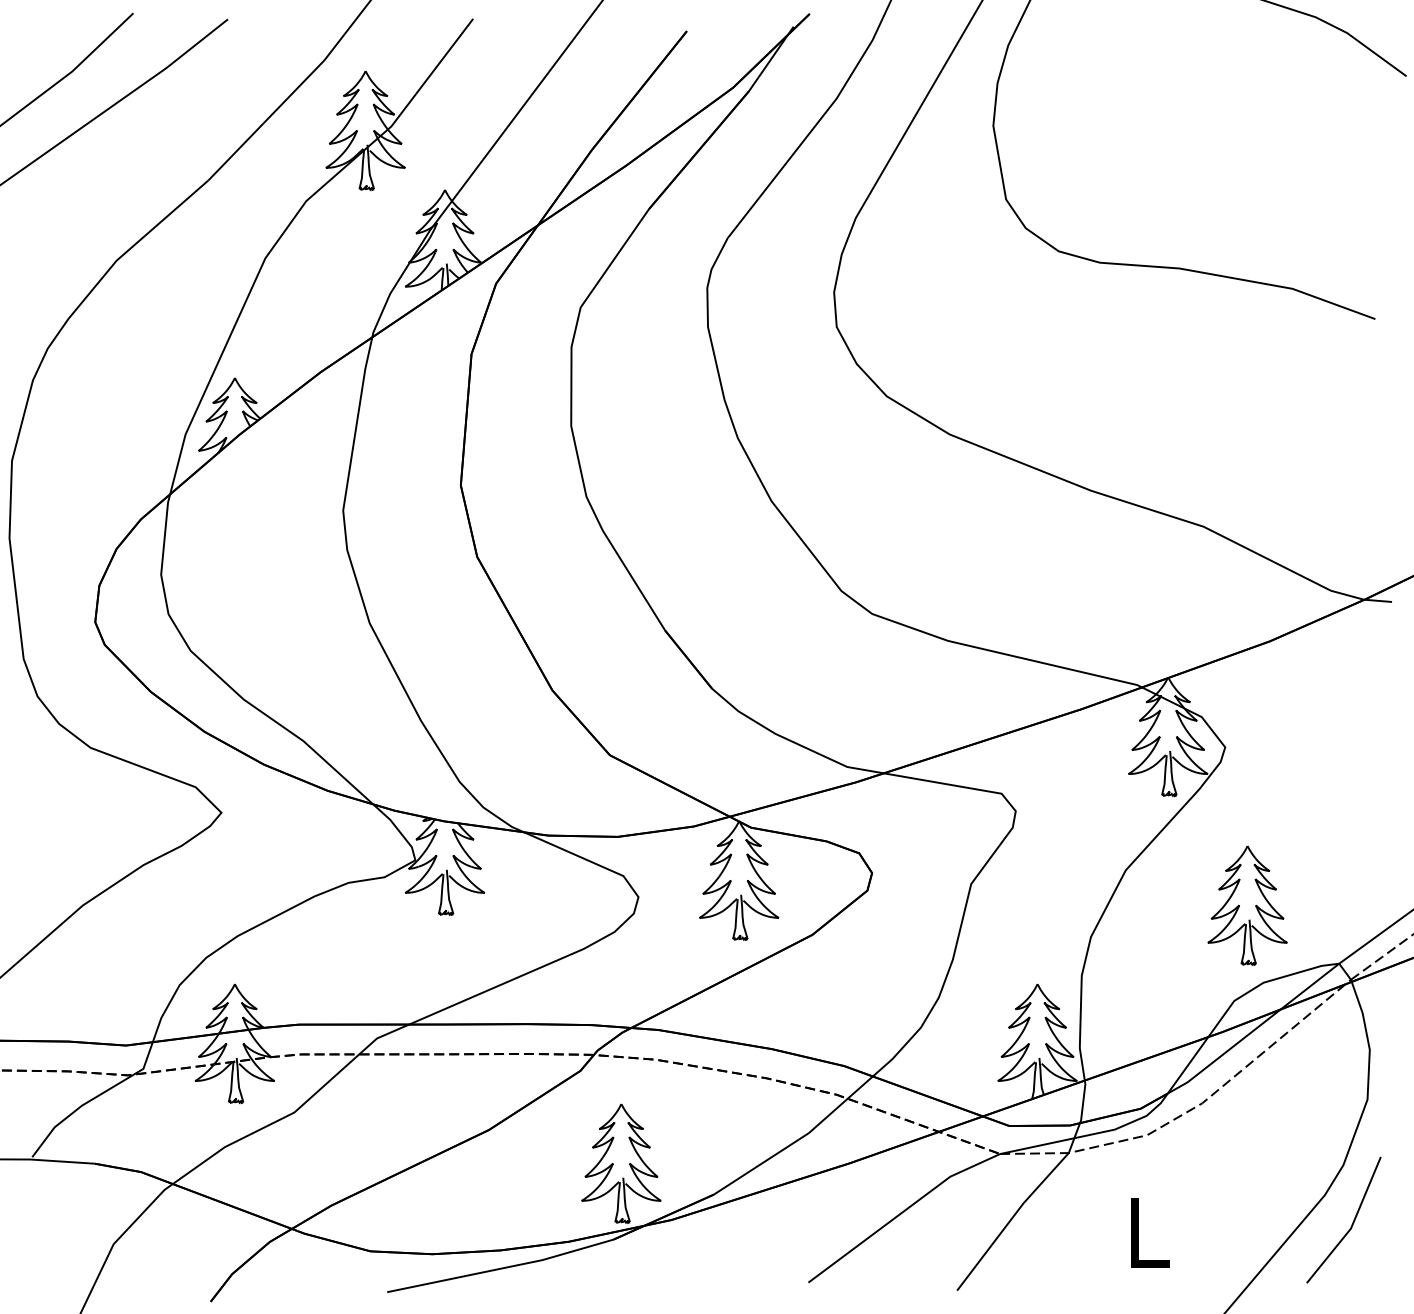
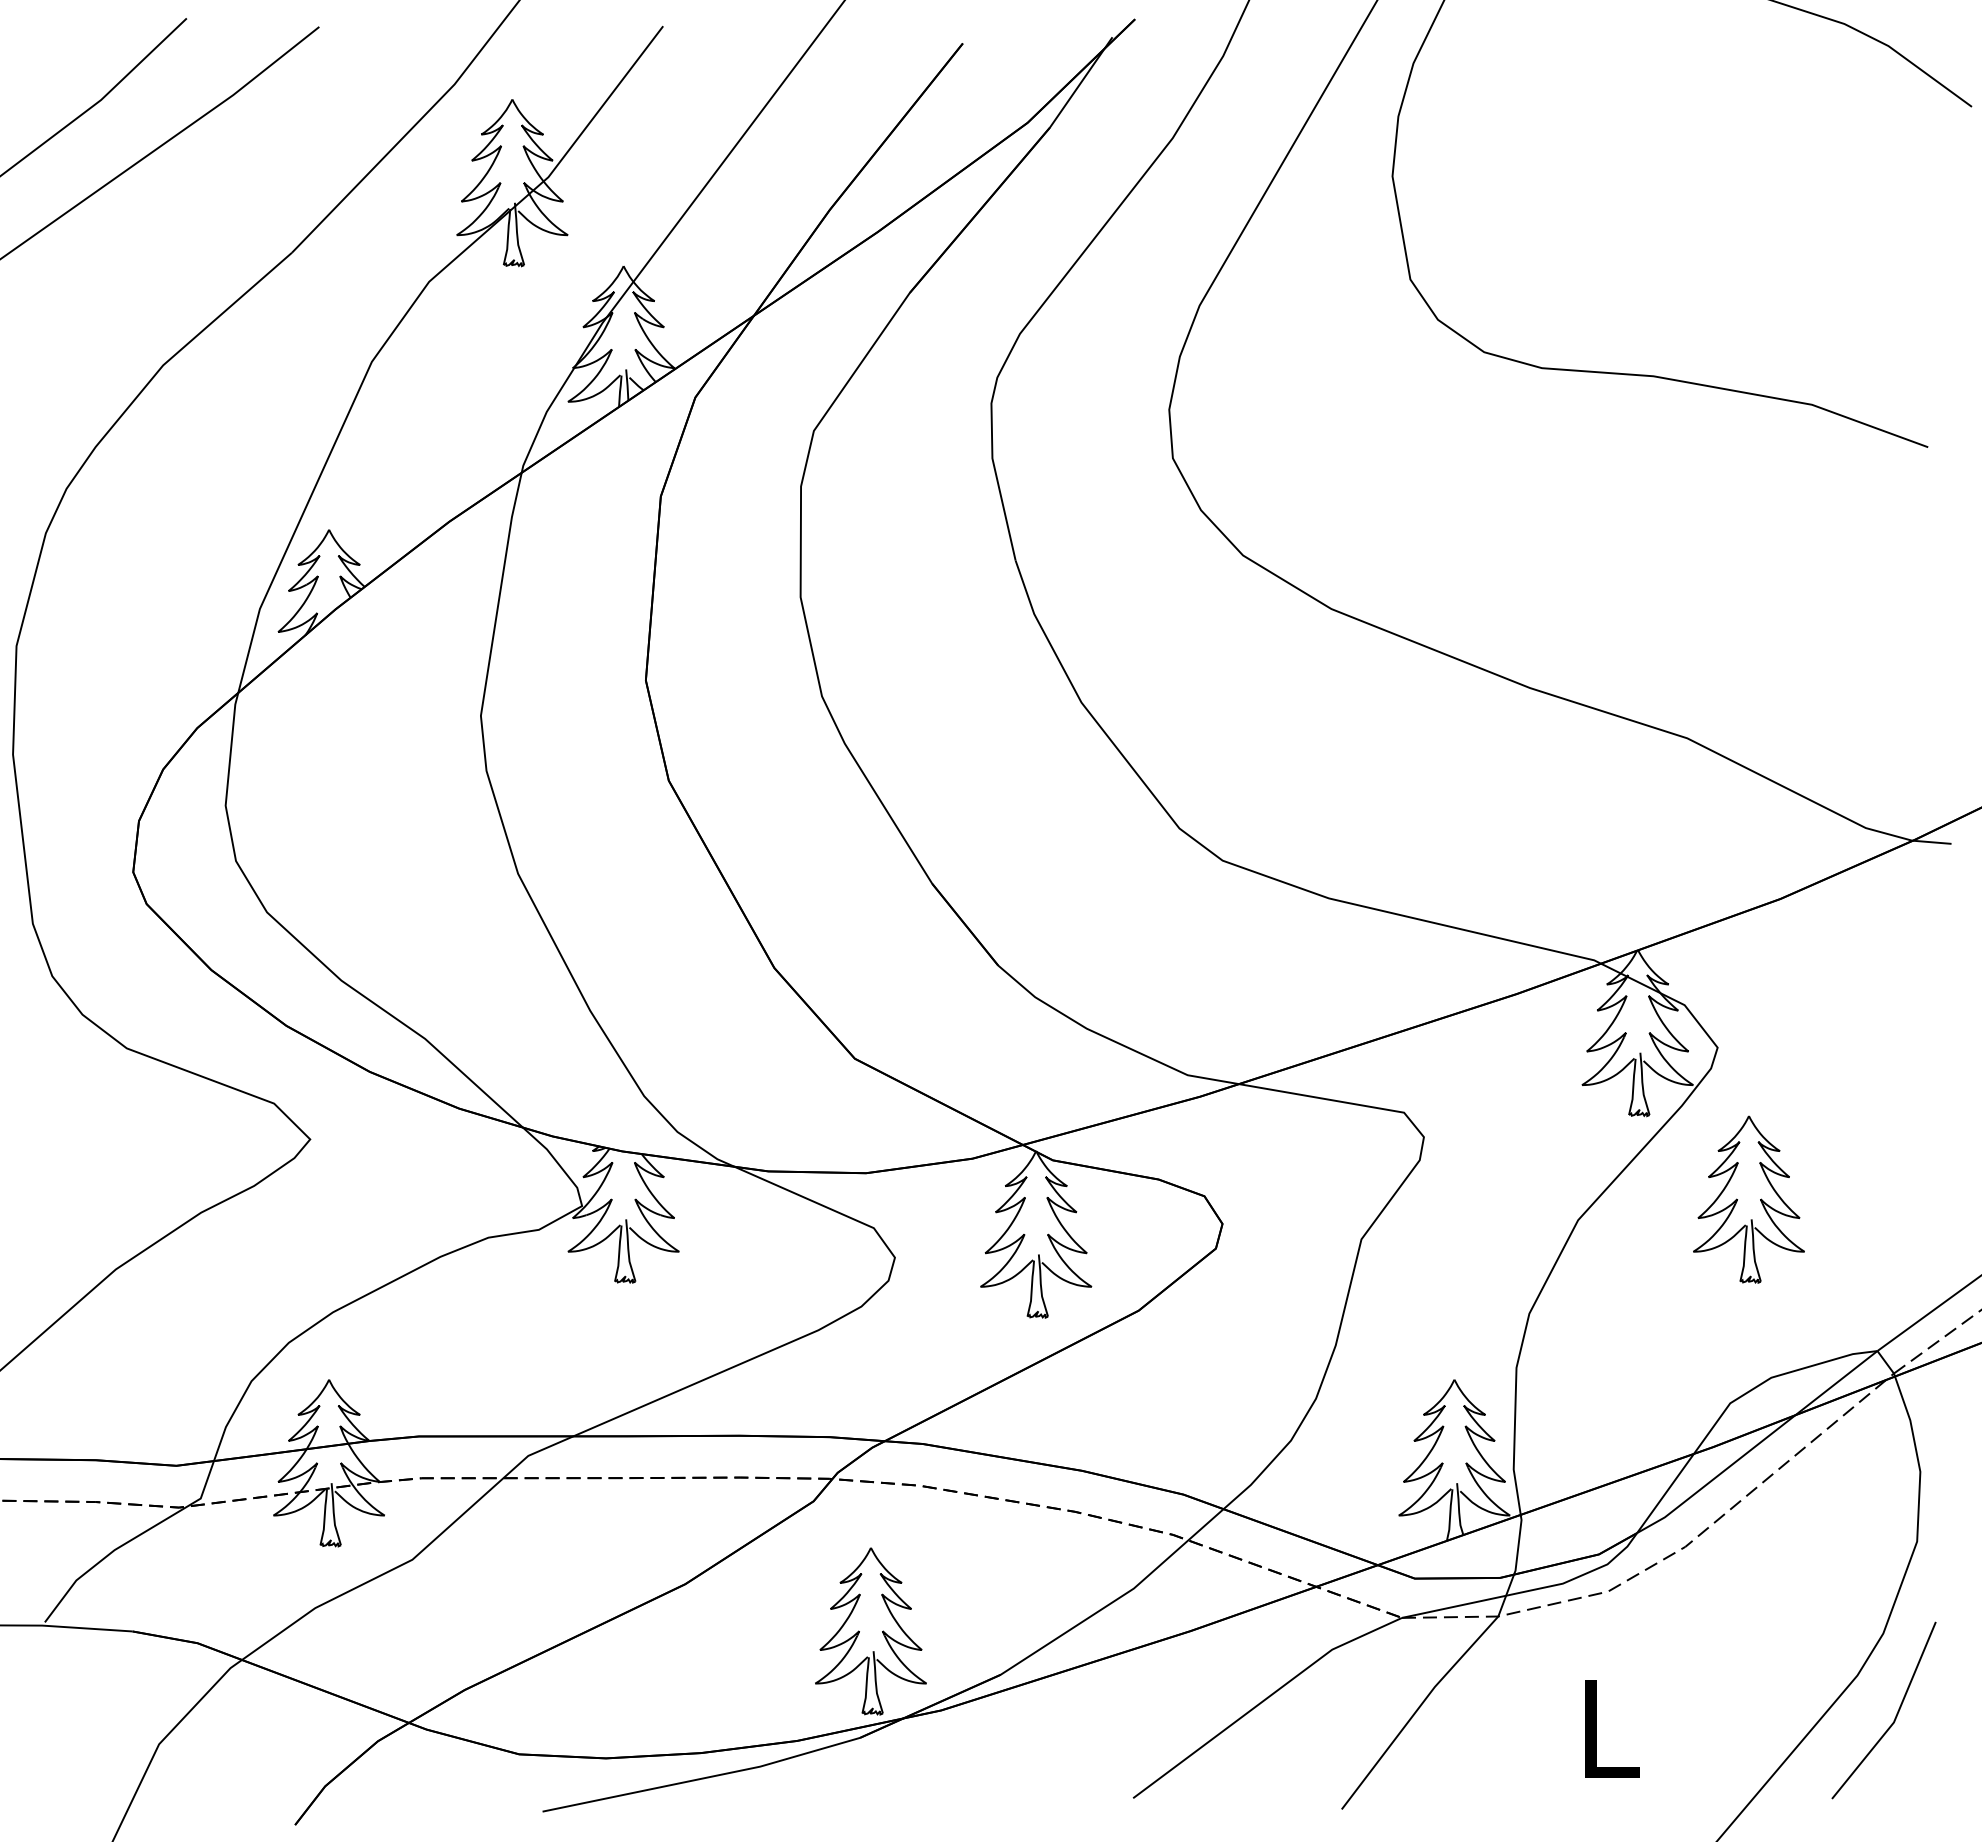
part: (1247, 905) -> (1748, 1199), moved

